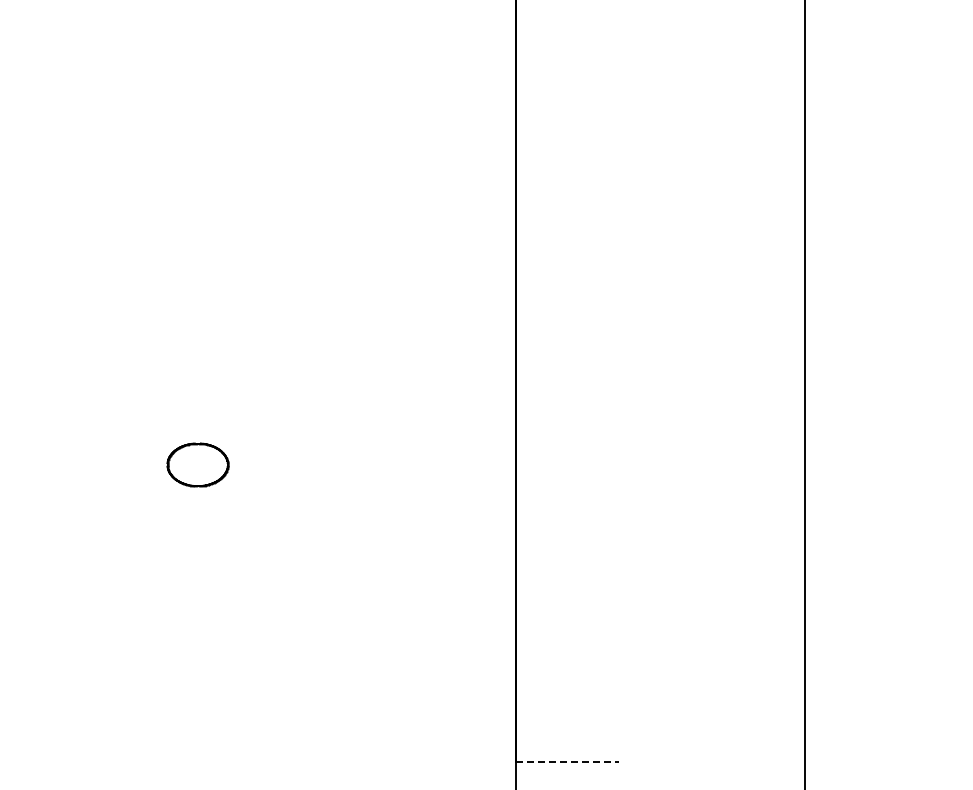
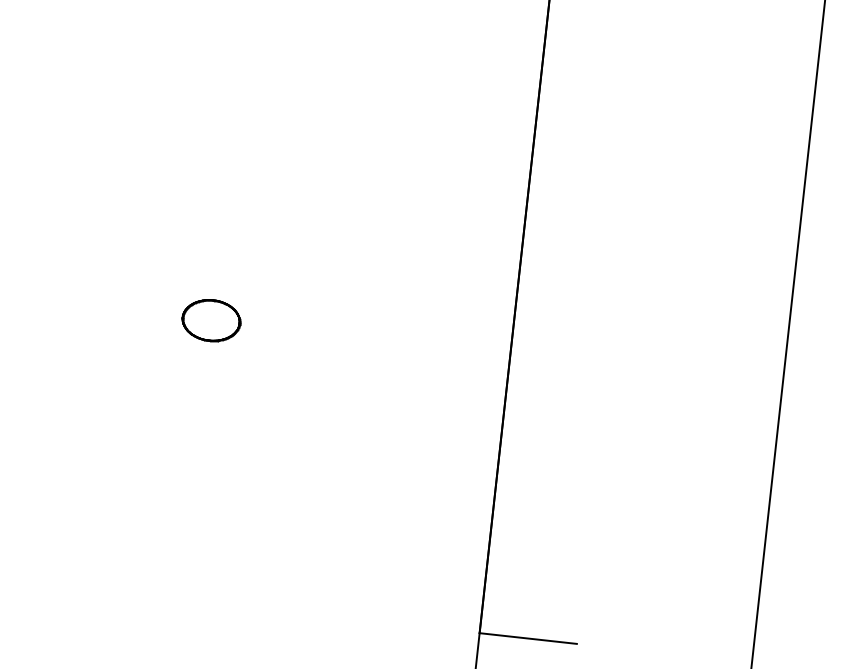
line: (567, 762) -> (528, 638), dashed -> solid

